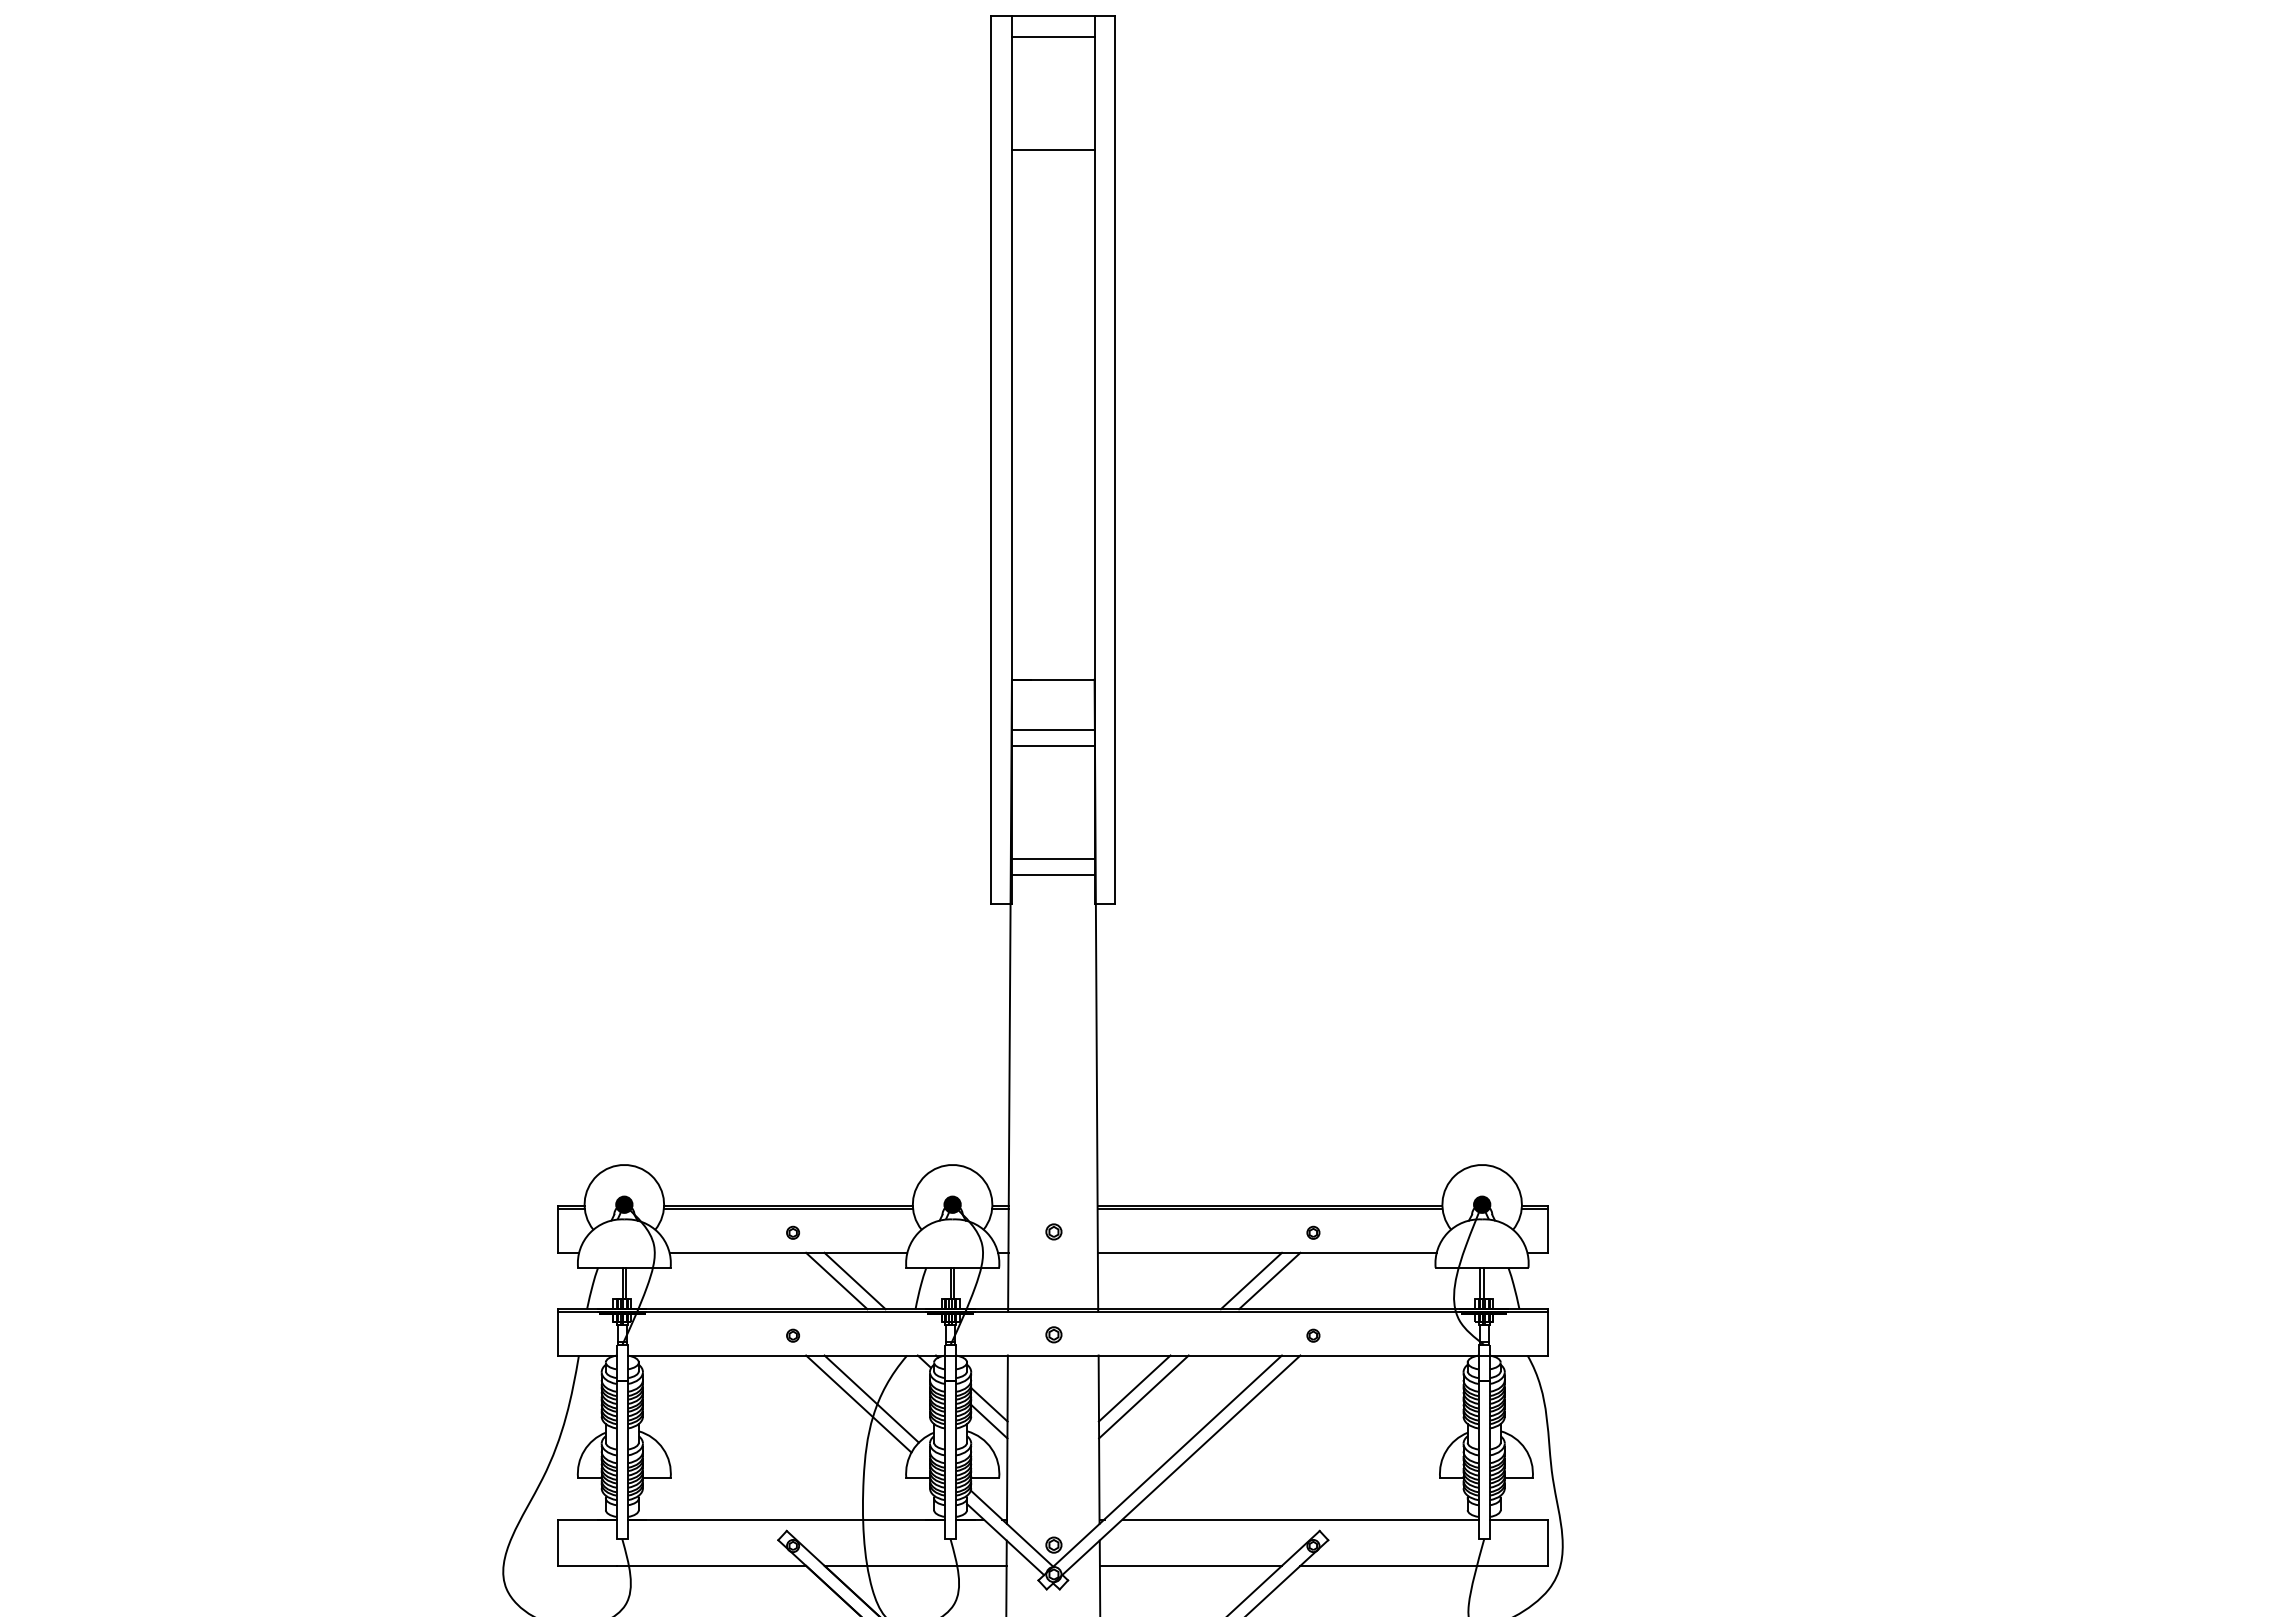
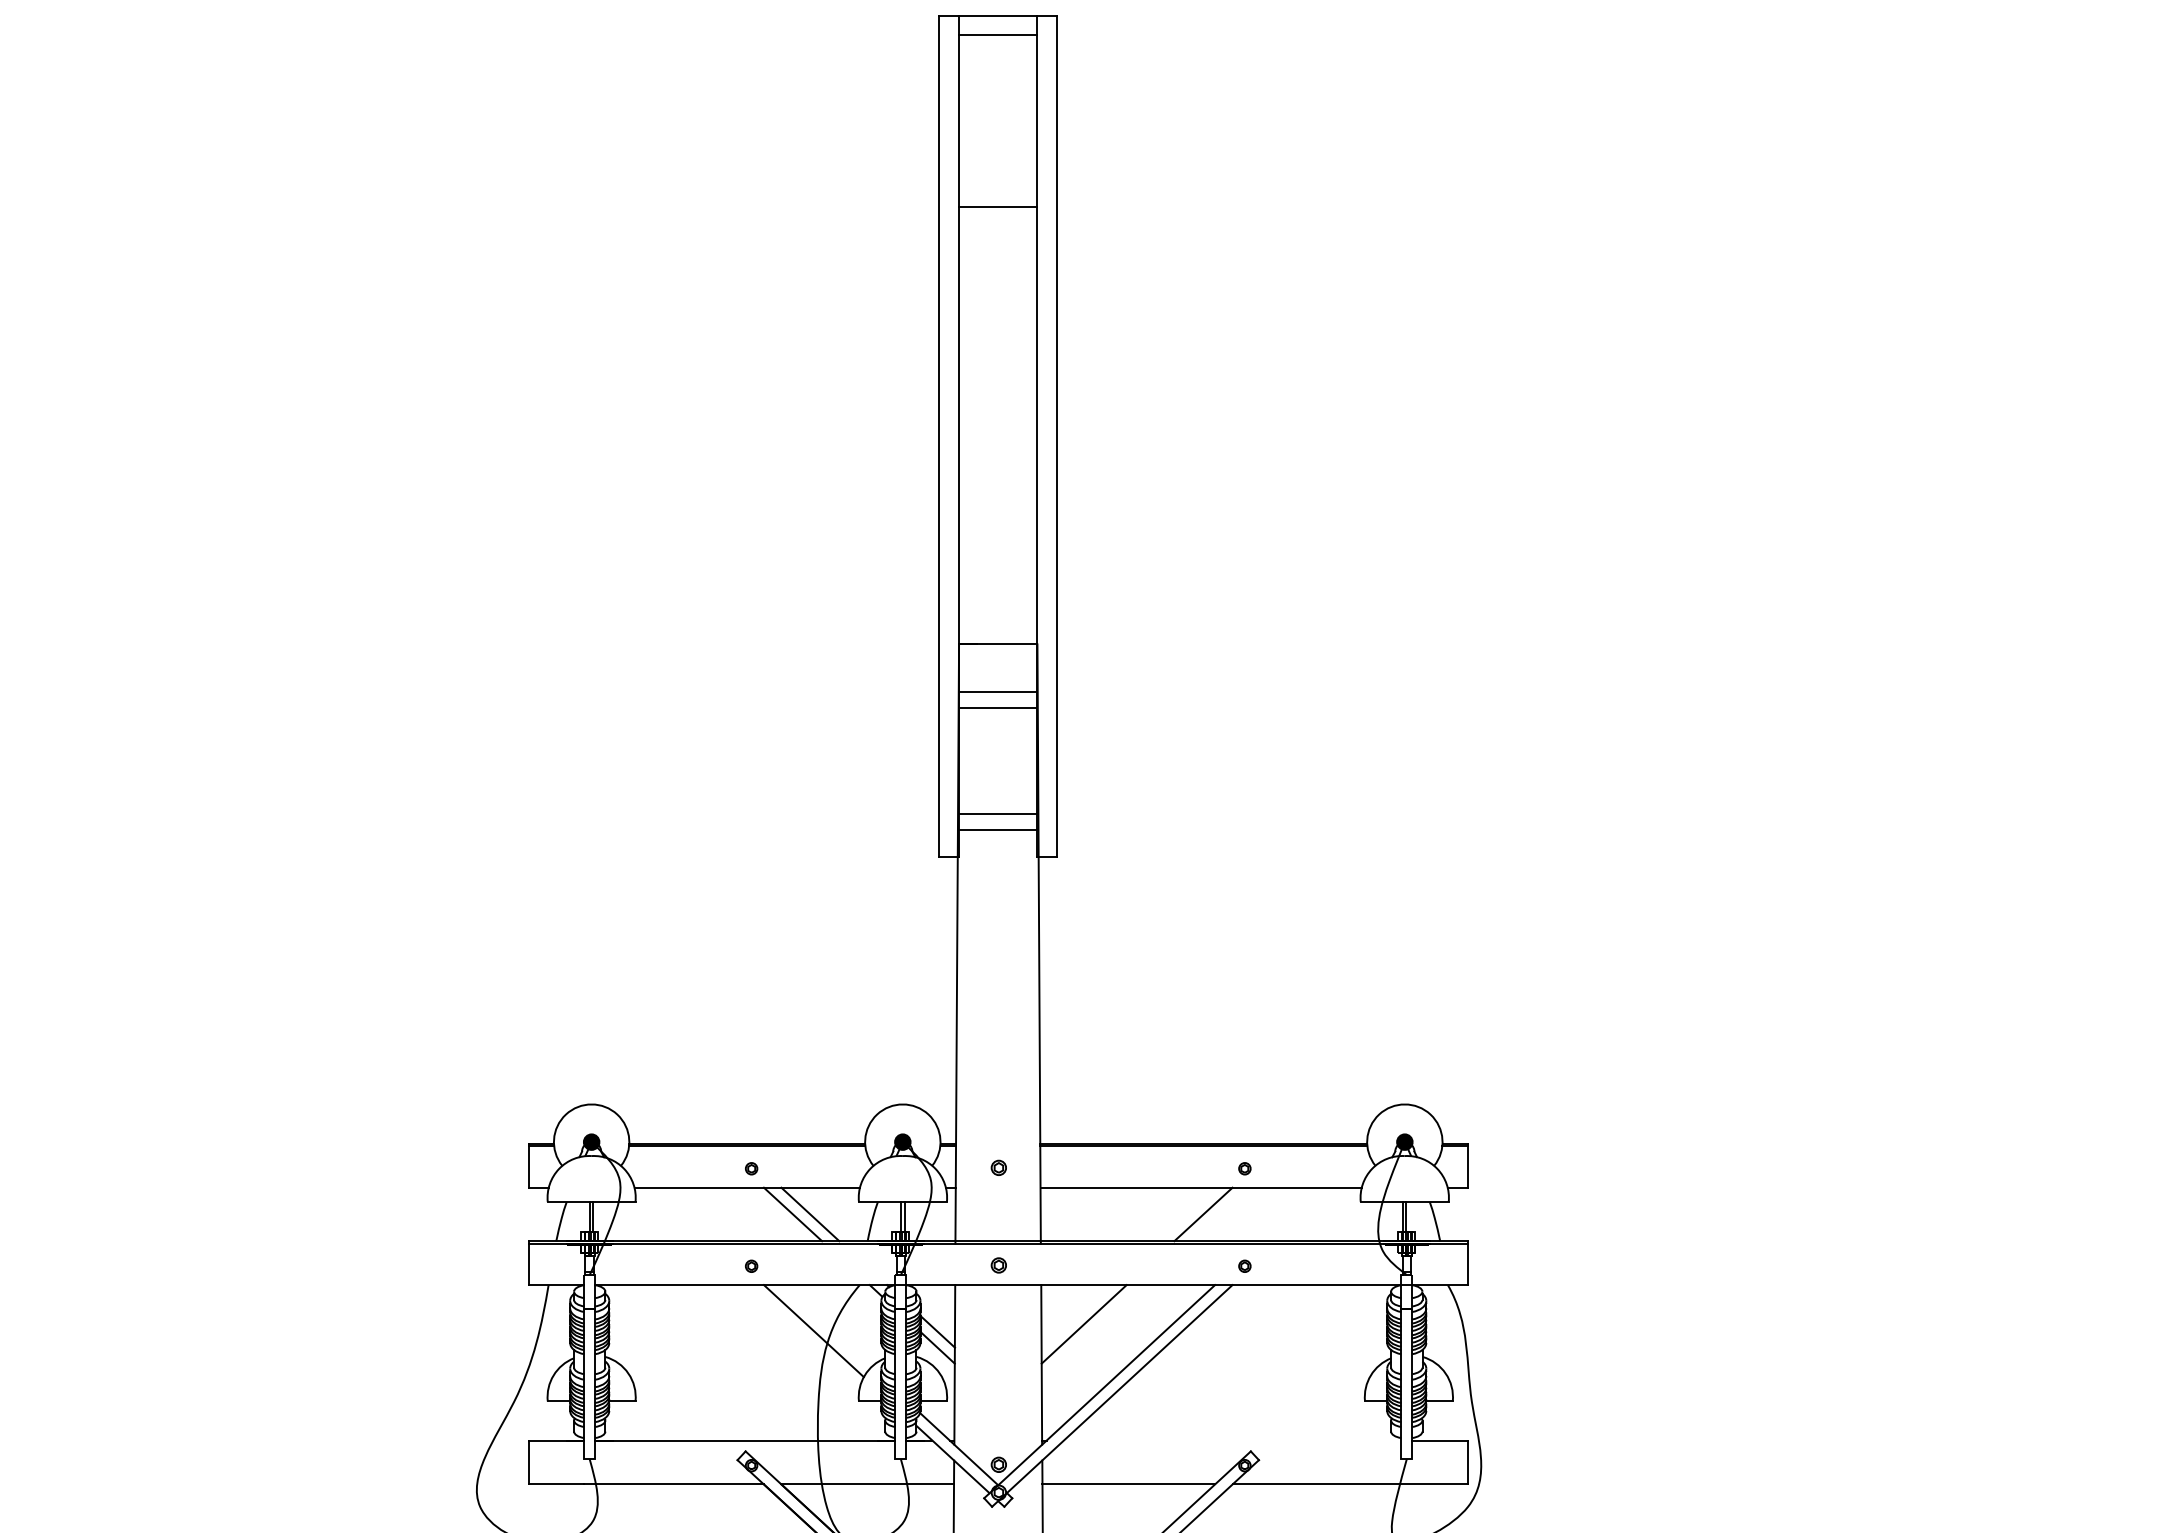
line: (1052, 149) -> (997, 206), moved
line: (1250, 1280) -> (1185, 1213), removed
line: (1134, 1388) -> (1075, 1316), removed
line: (871, 1398) -> (825, 1325), removed
line: (1300, 1519) -> (1232, 1440), removed

